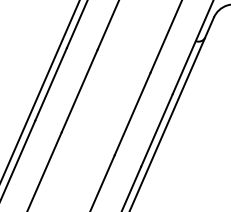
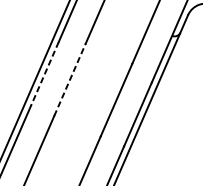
line: (51, 84) -> (45, 74), solid -> dashed
line: (79, 91) -> (69, 80), solid -> dashed

